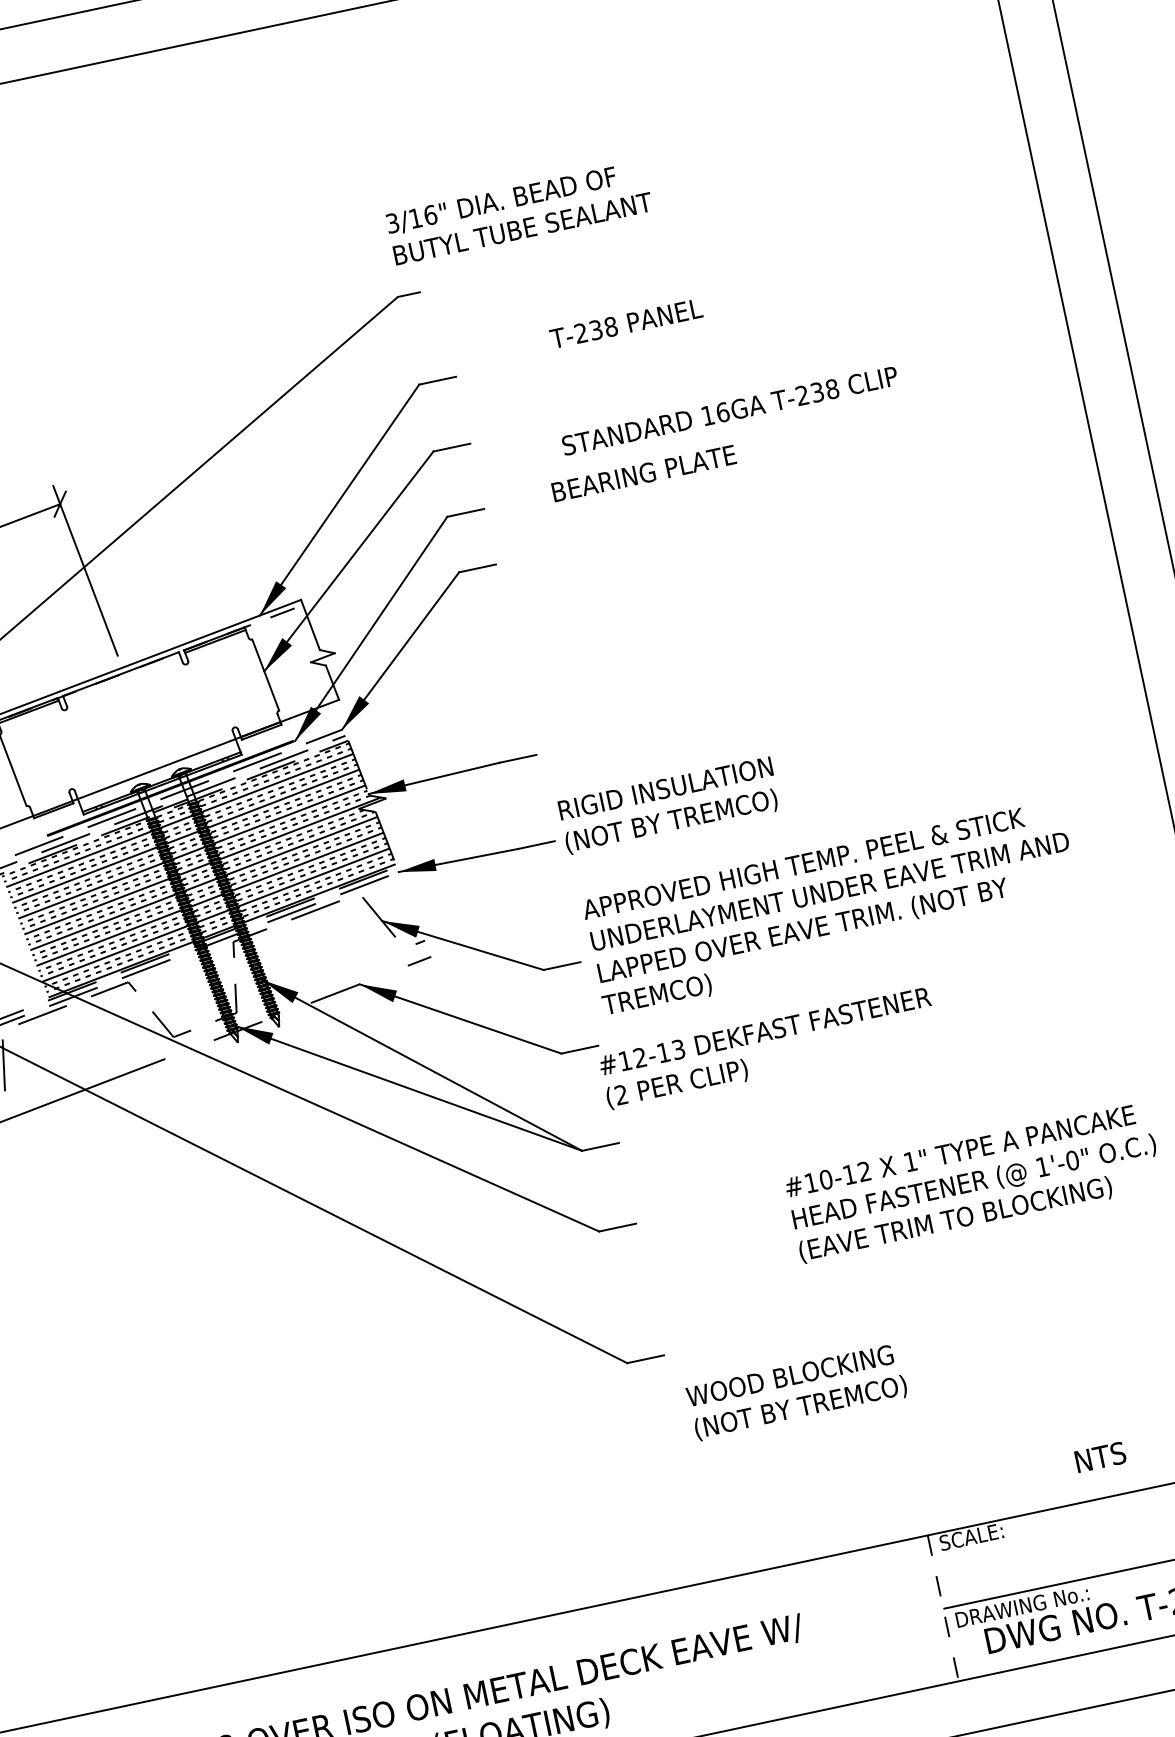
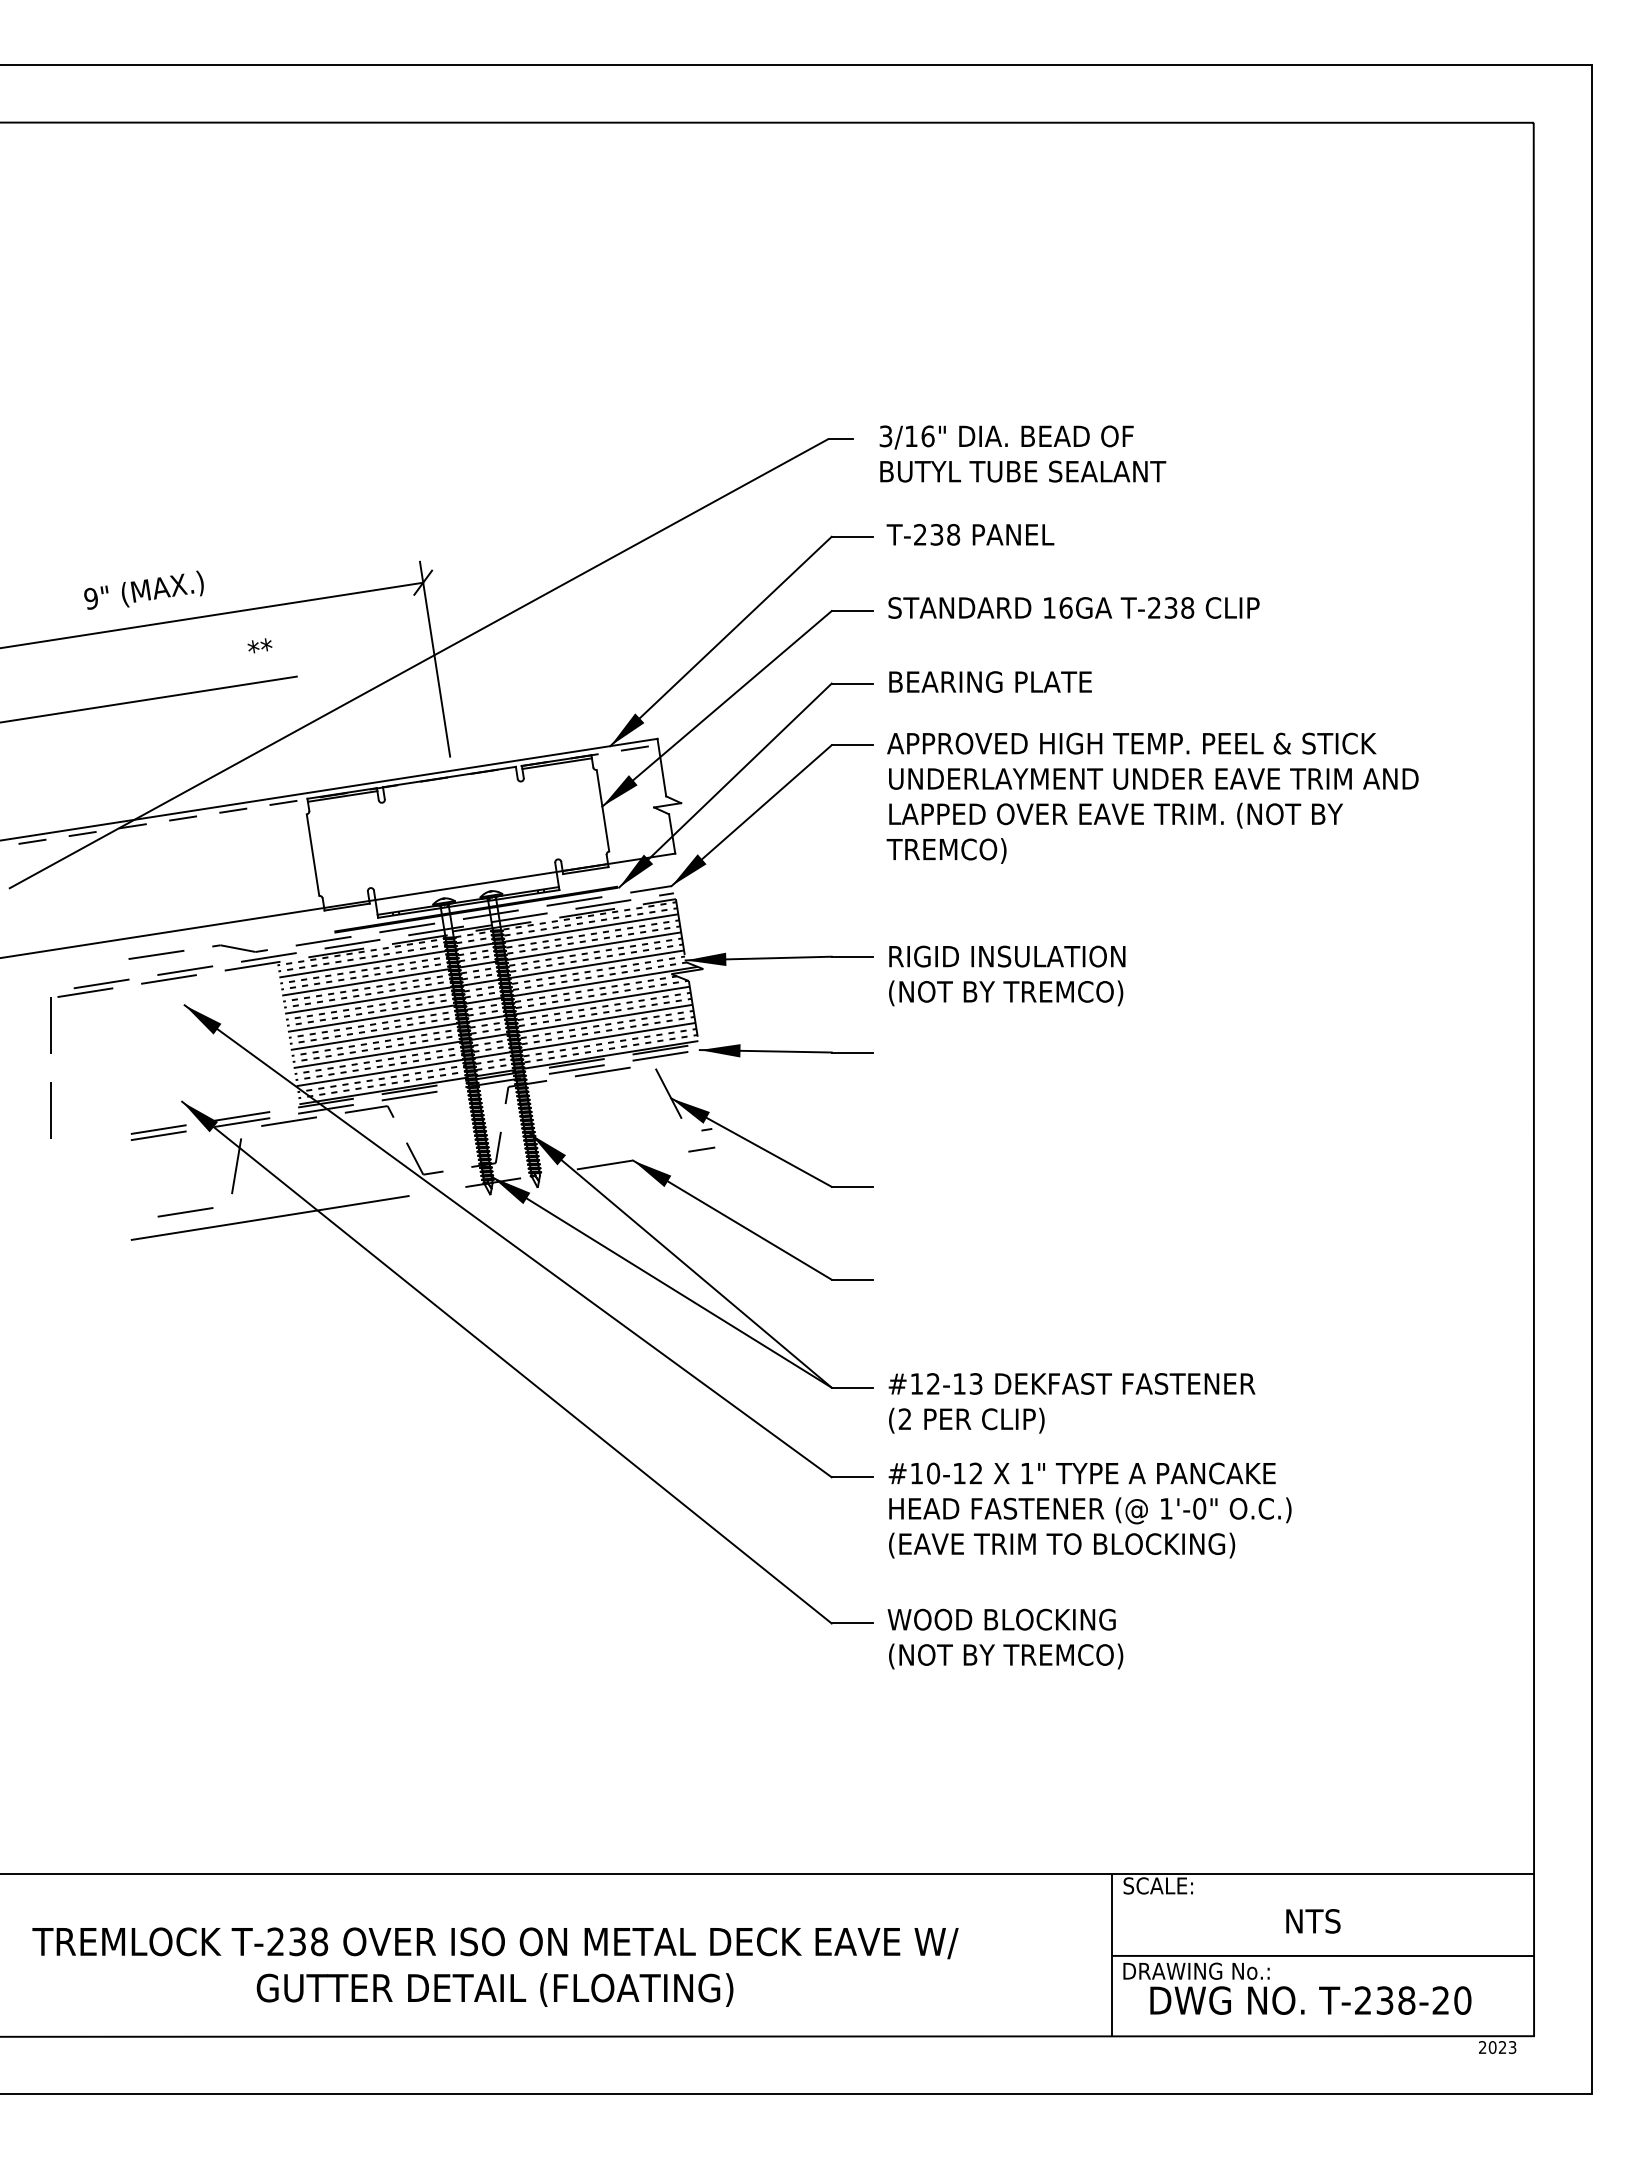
text: (518, 212) -> (1022, 453), moved
text: (626, 323) -> (970, 534), moved
text: (729, 410) -> (1073, 607), moved
text: (643, 473) -> (990, 681), moved
text: (669, 805) -> (1007, 975), moved
text: (832, 908) -> (1152, 797), moved
text: (768, 1048) -> (1071, 1403), moved
text: (973, 1183) -> (1089, 1510), moved
text: (796, 1392) -> (1005, 1638), moved
text: (1100, 1457) -> (1313, 1921), moved
line: (943, 1609) -> (1112, 1956), dashed -> solid

